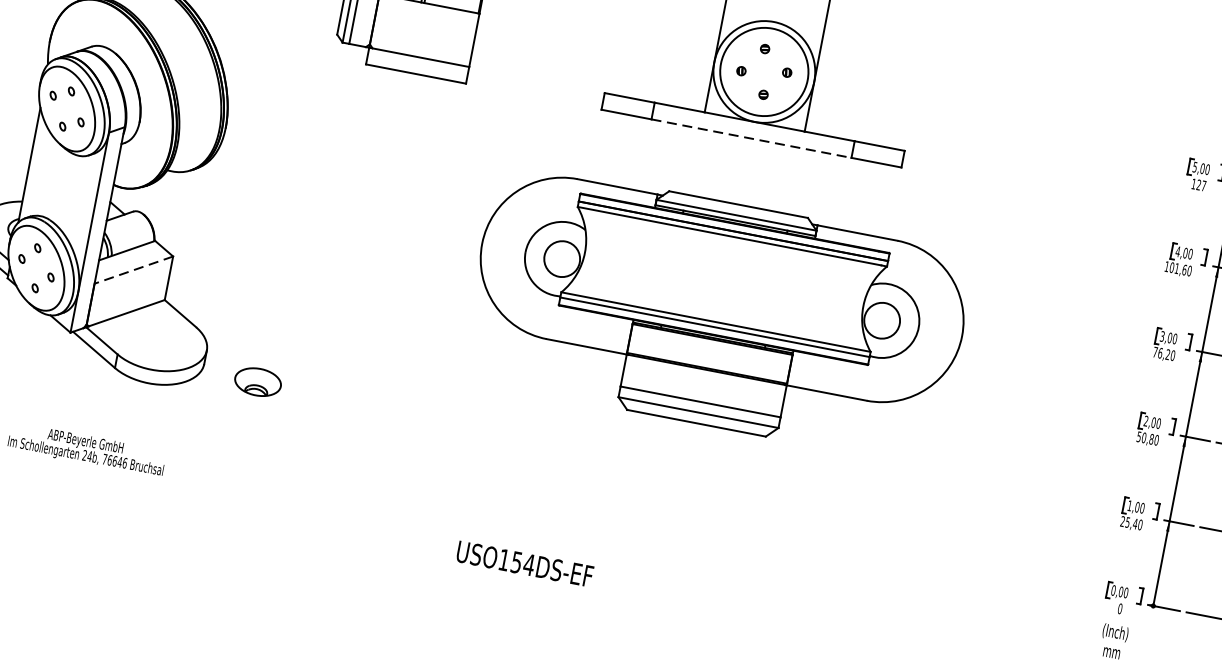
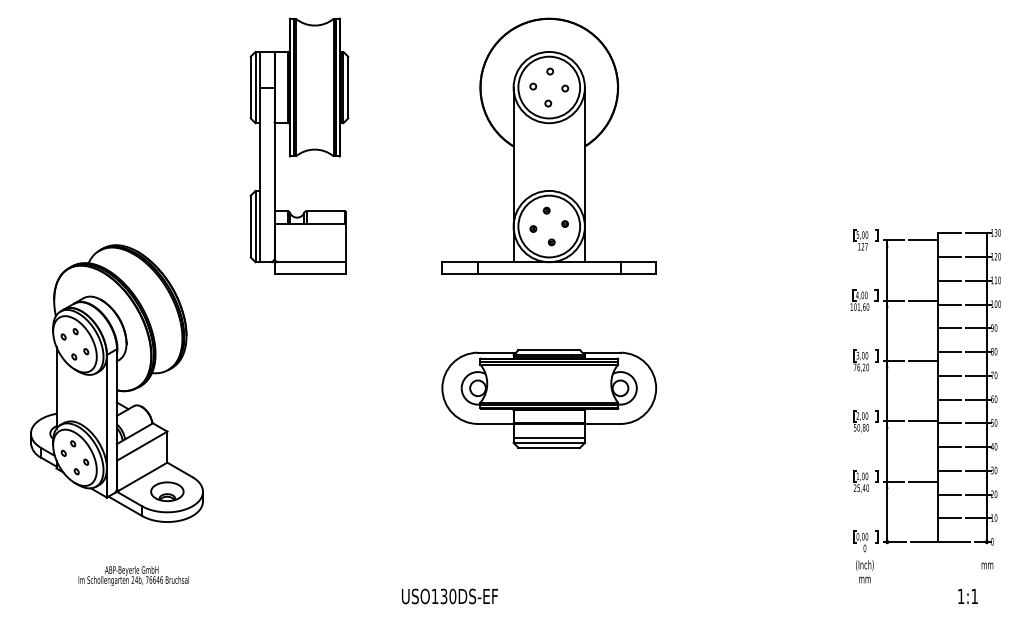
line: (751, 139) -> (549, 274), dashed -> solid
line: (132, 270) -> (141, 446), dashed -> solid
part: (718, 313) -> (549, 398), size x0.62
part: (258, 381) -> (167, 491), moved
text: (523, 563) -> (448, 596), USO154DS-EF -> USO130DS-EF

